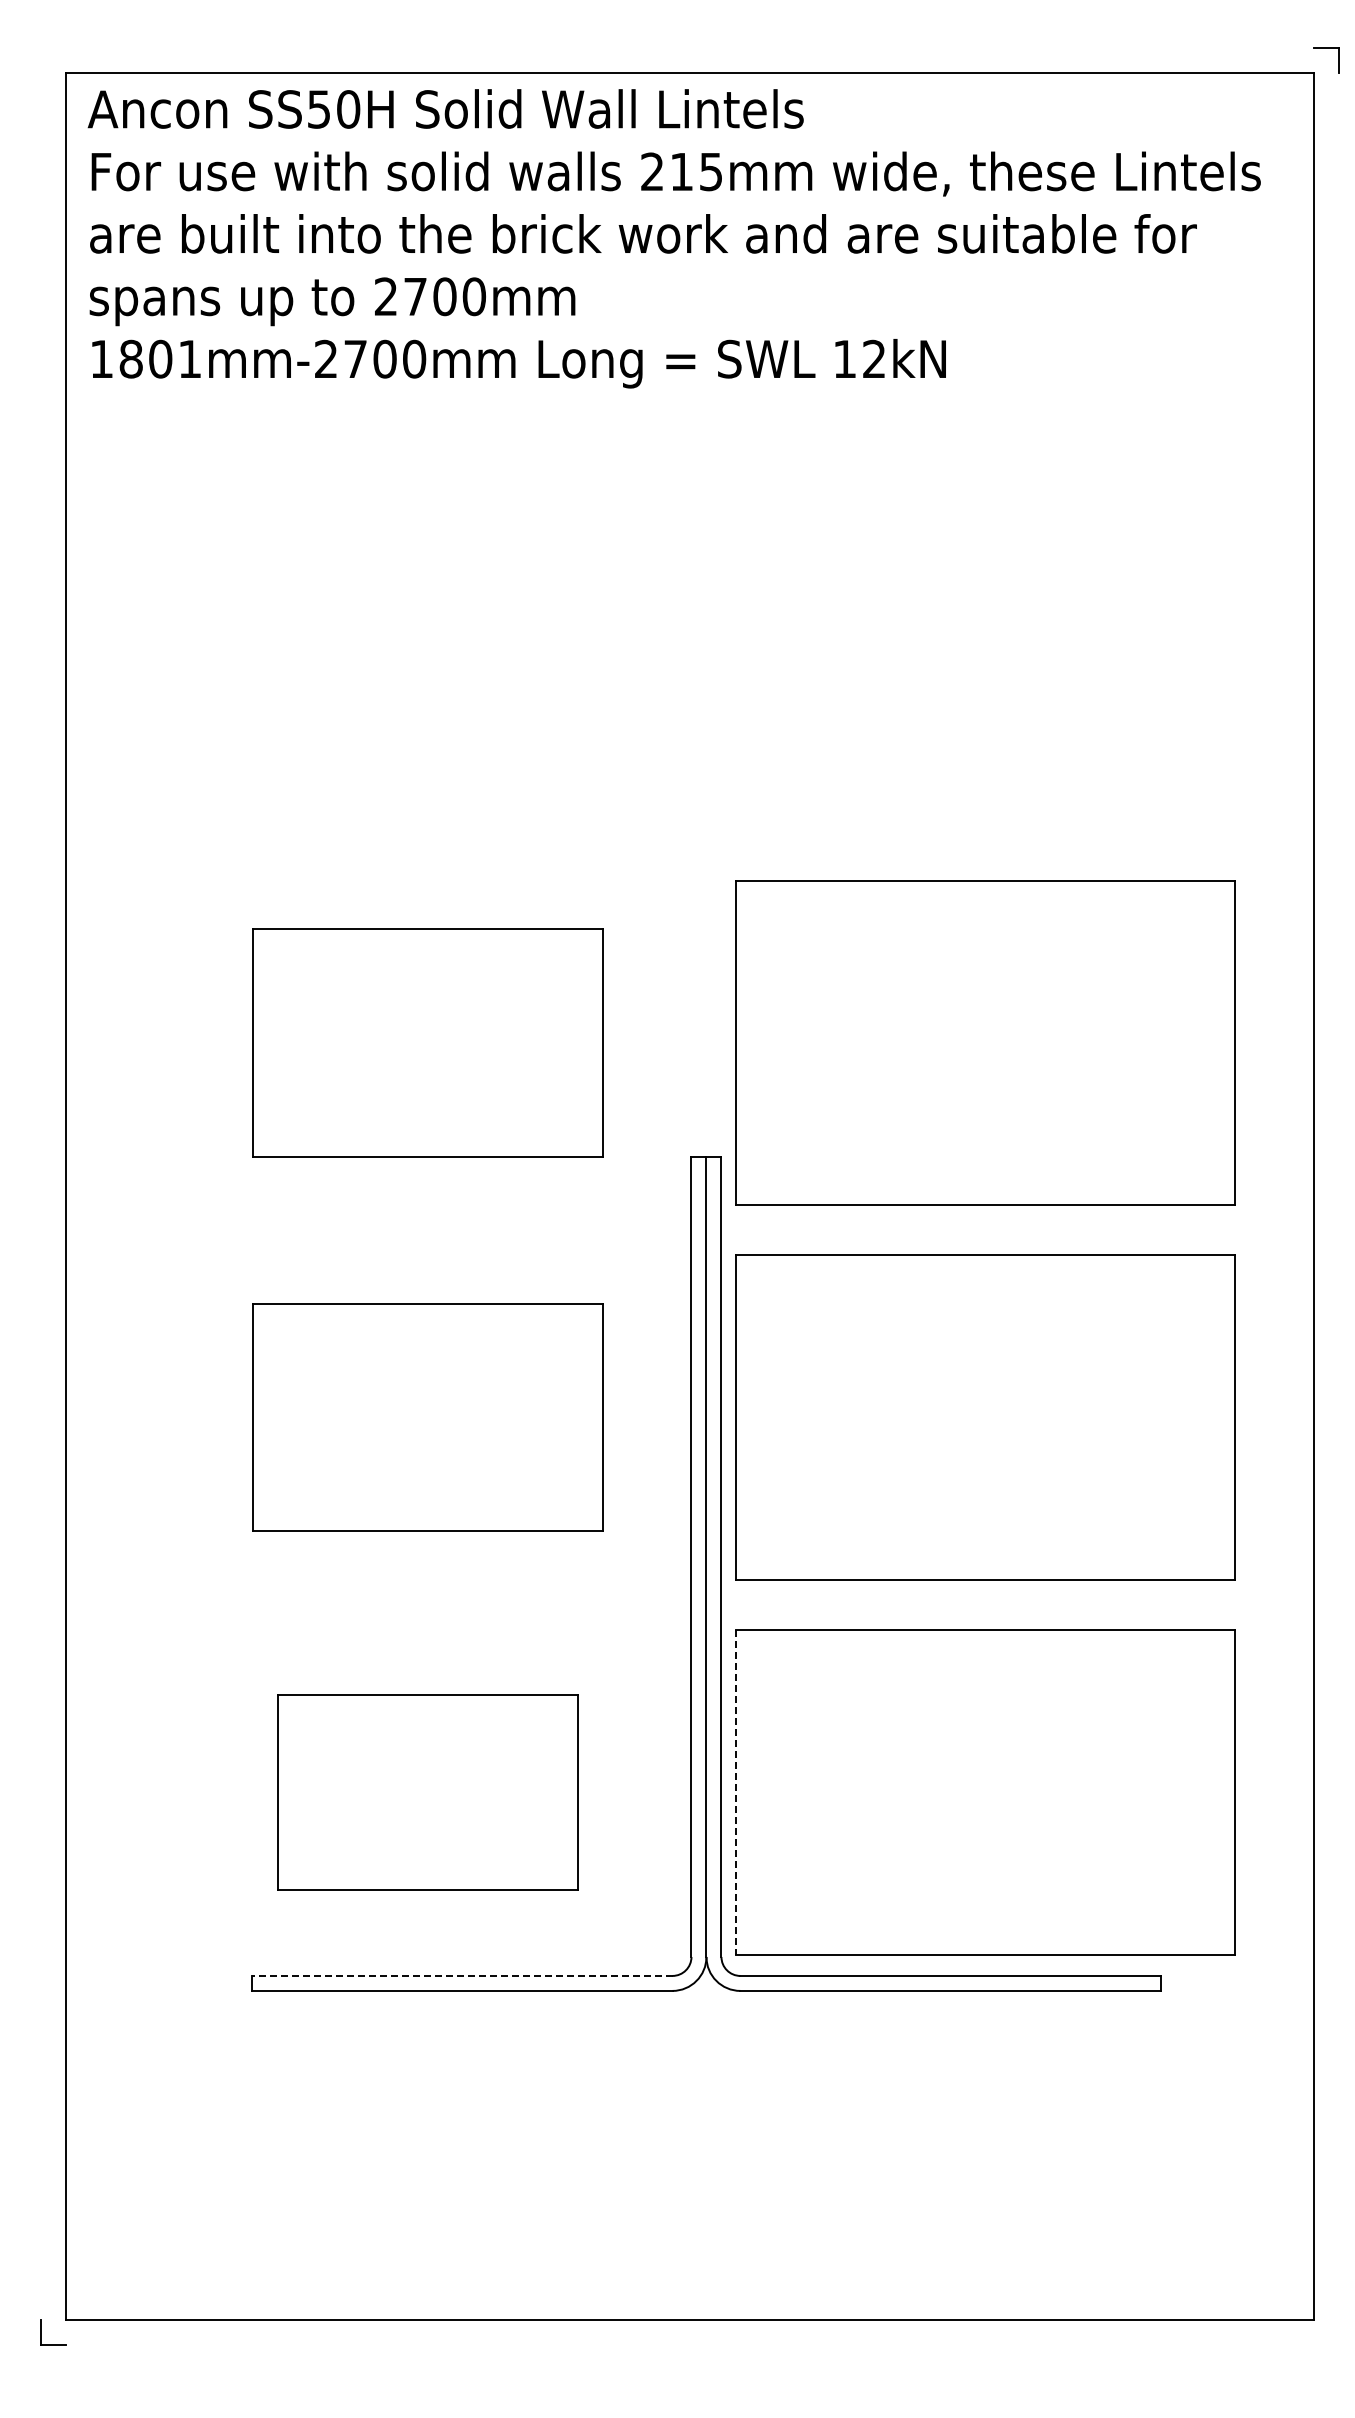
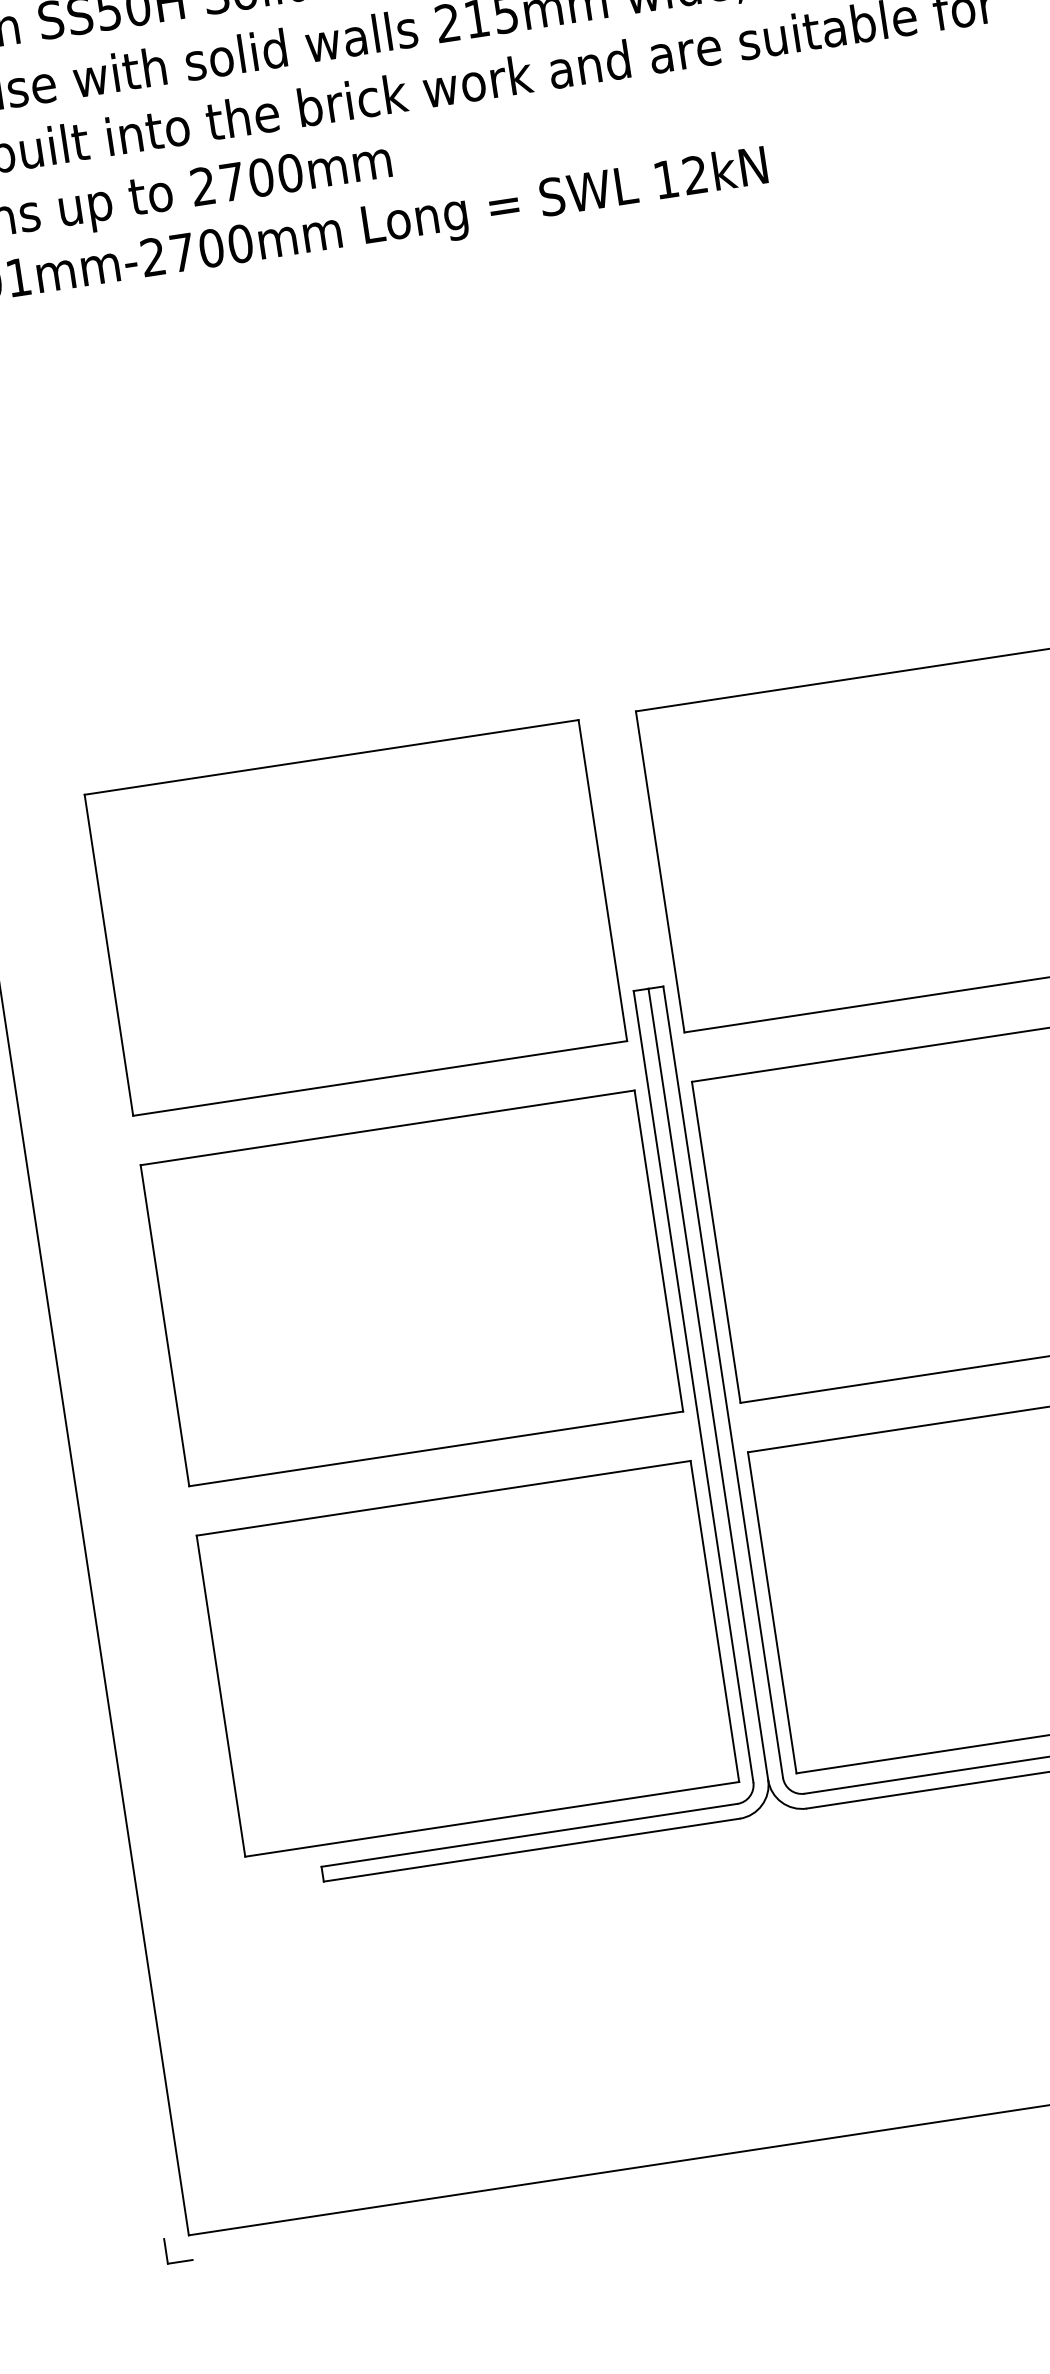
part: (427, 1042) -> (355, 917), size x1.43
part: (427, 1417) -> (411, 1288), size x1.43
part: (427, 1792) -> (467, 1659), size x1.67
line: (735, 1792) -> (772, 1613), dashed -> solid
line: (461, 1975) -> (528, 1835), dashed -> solid

